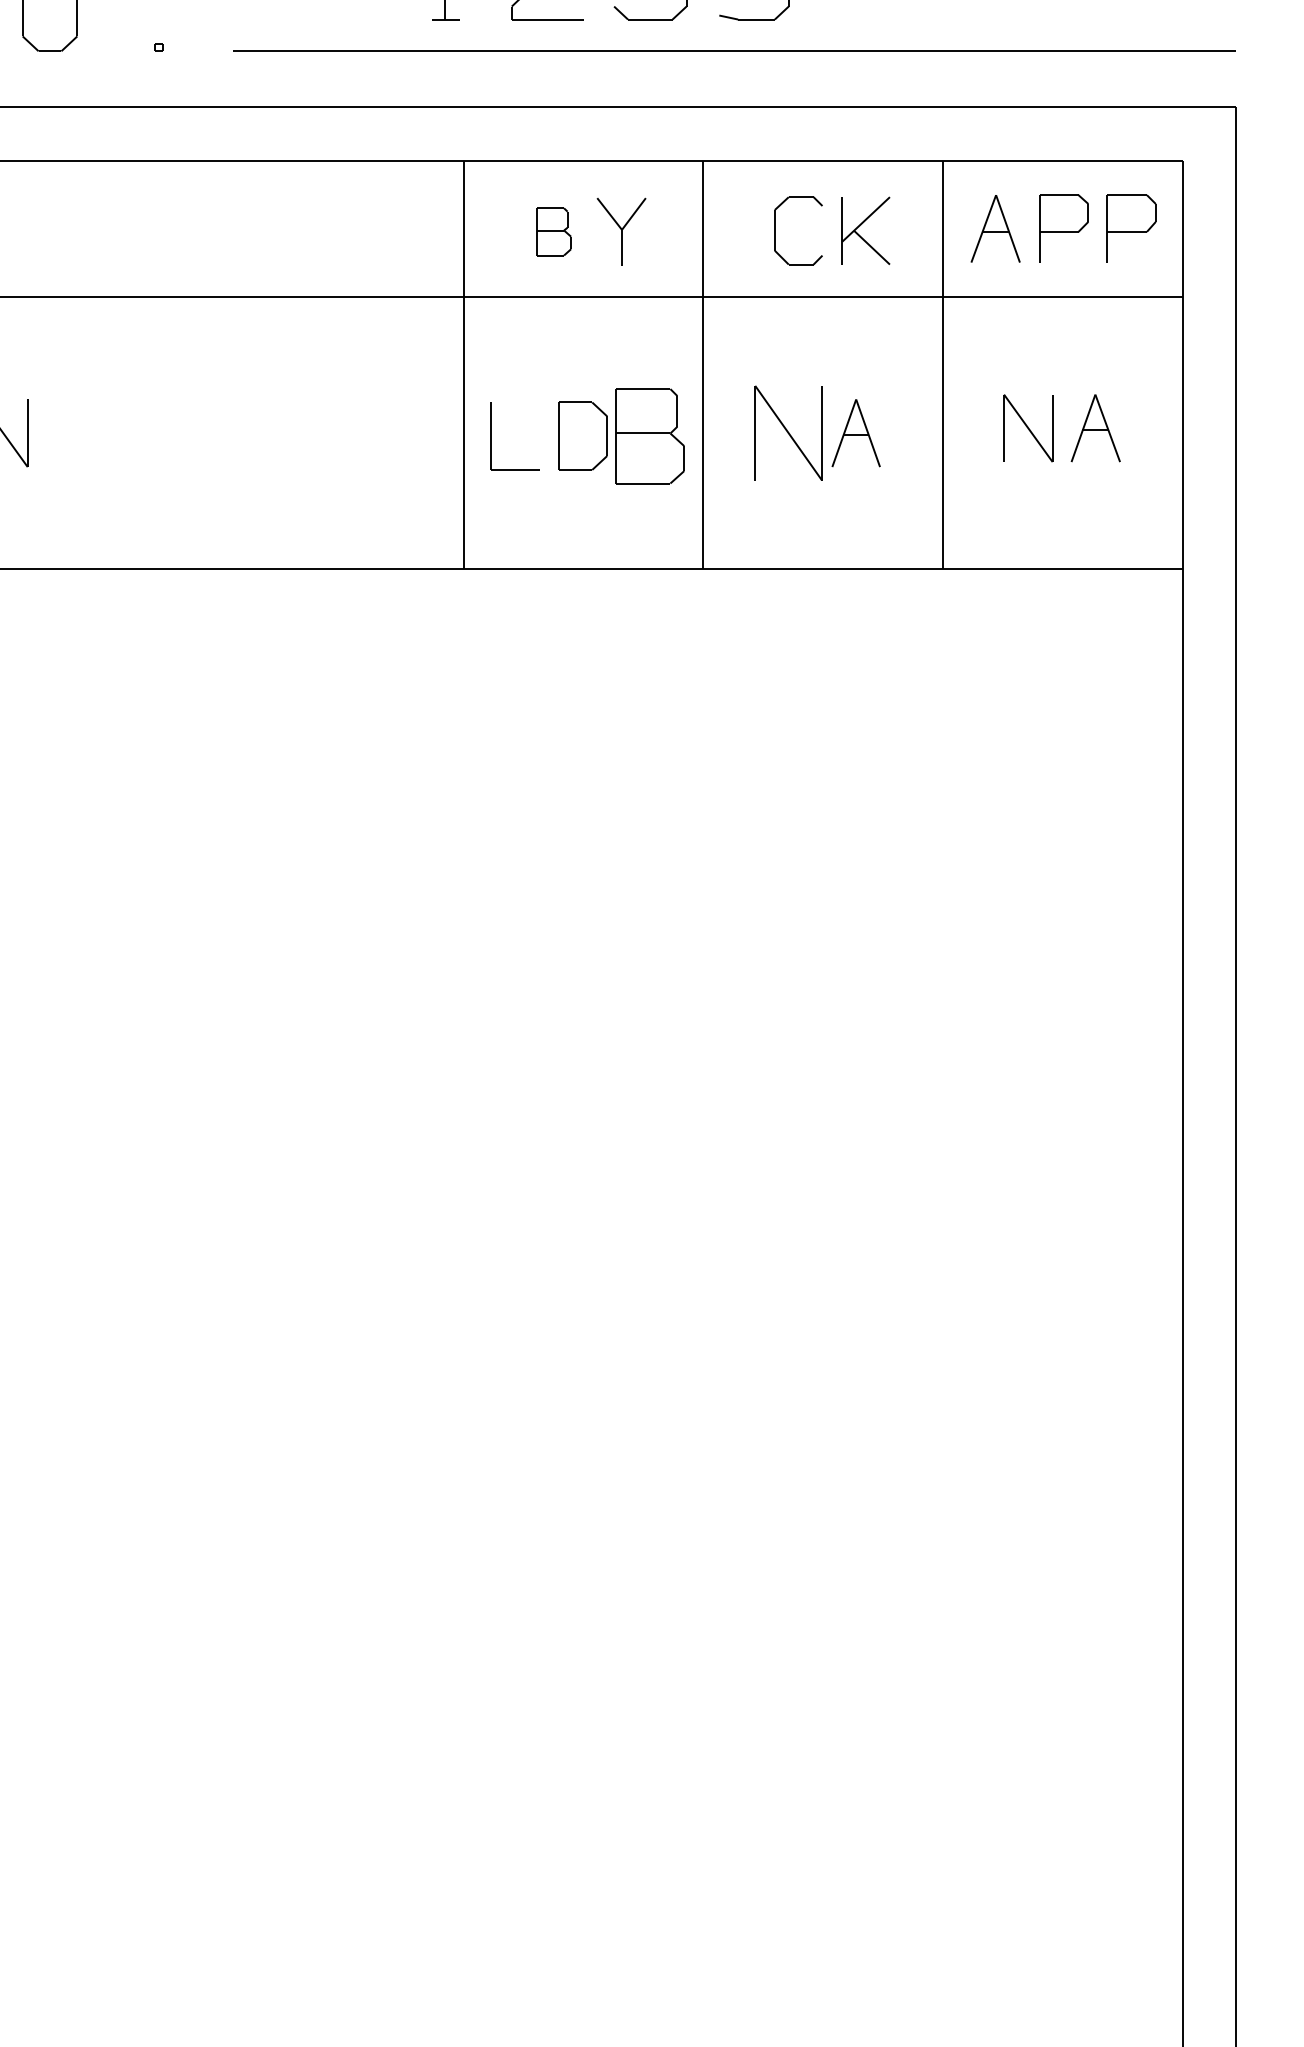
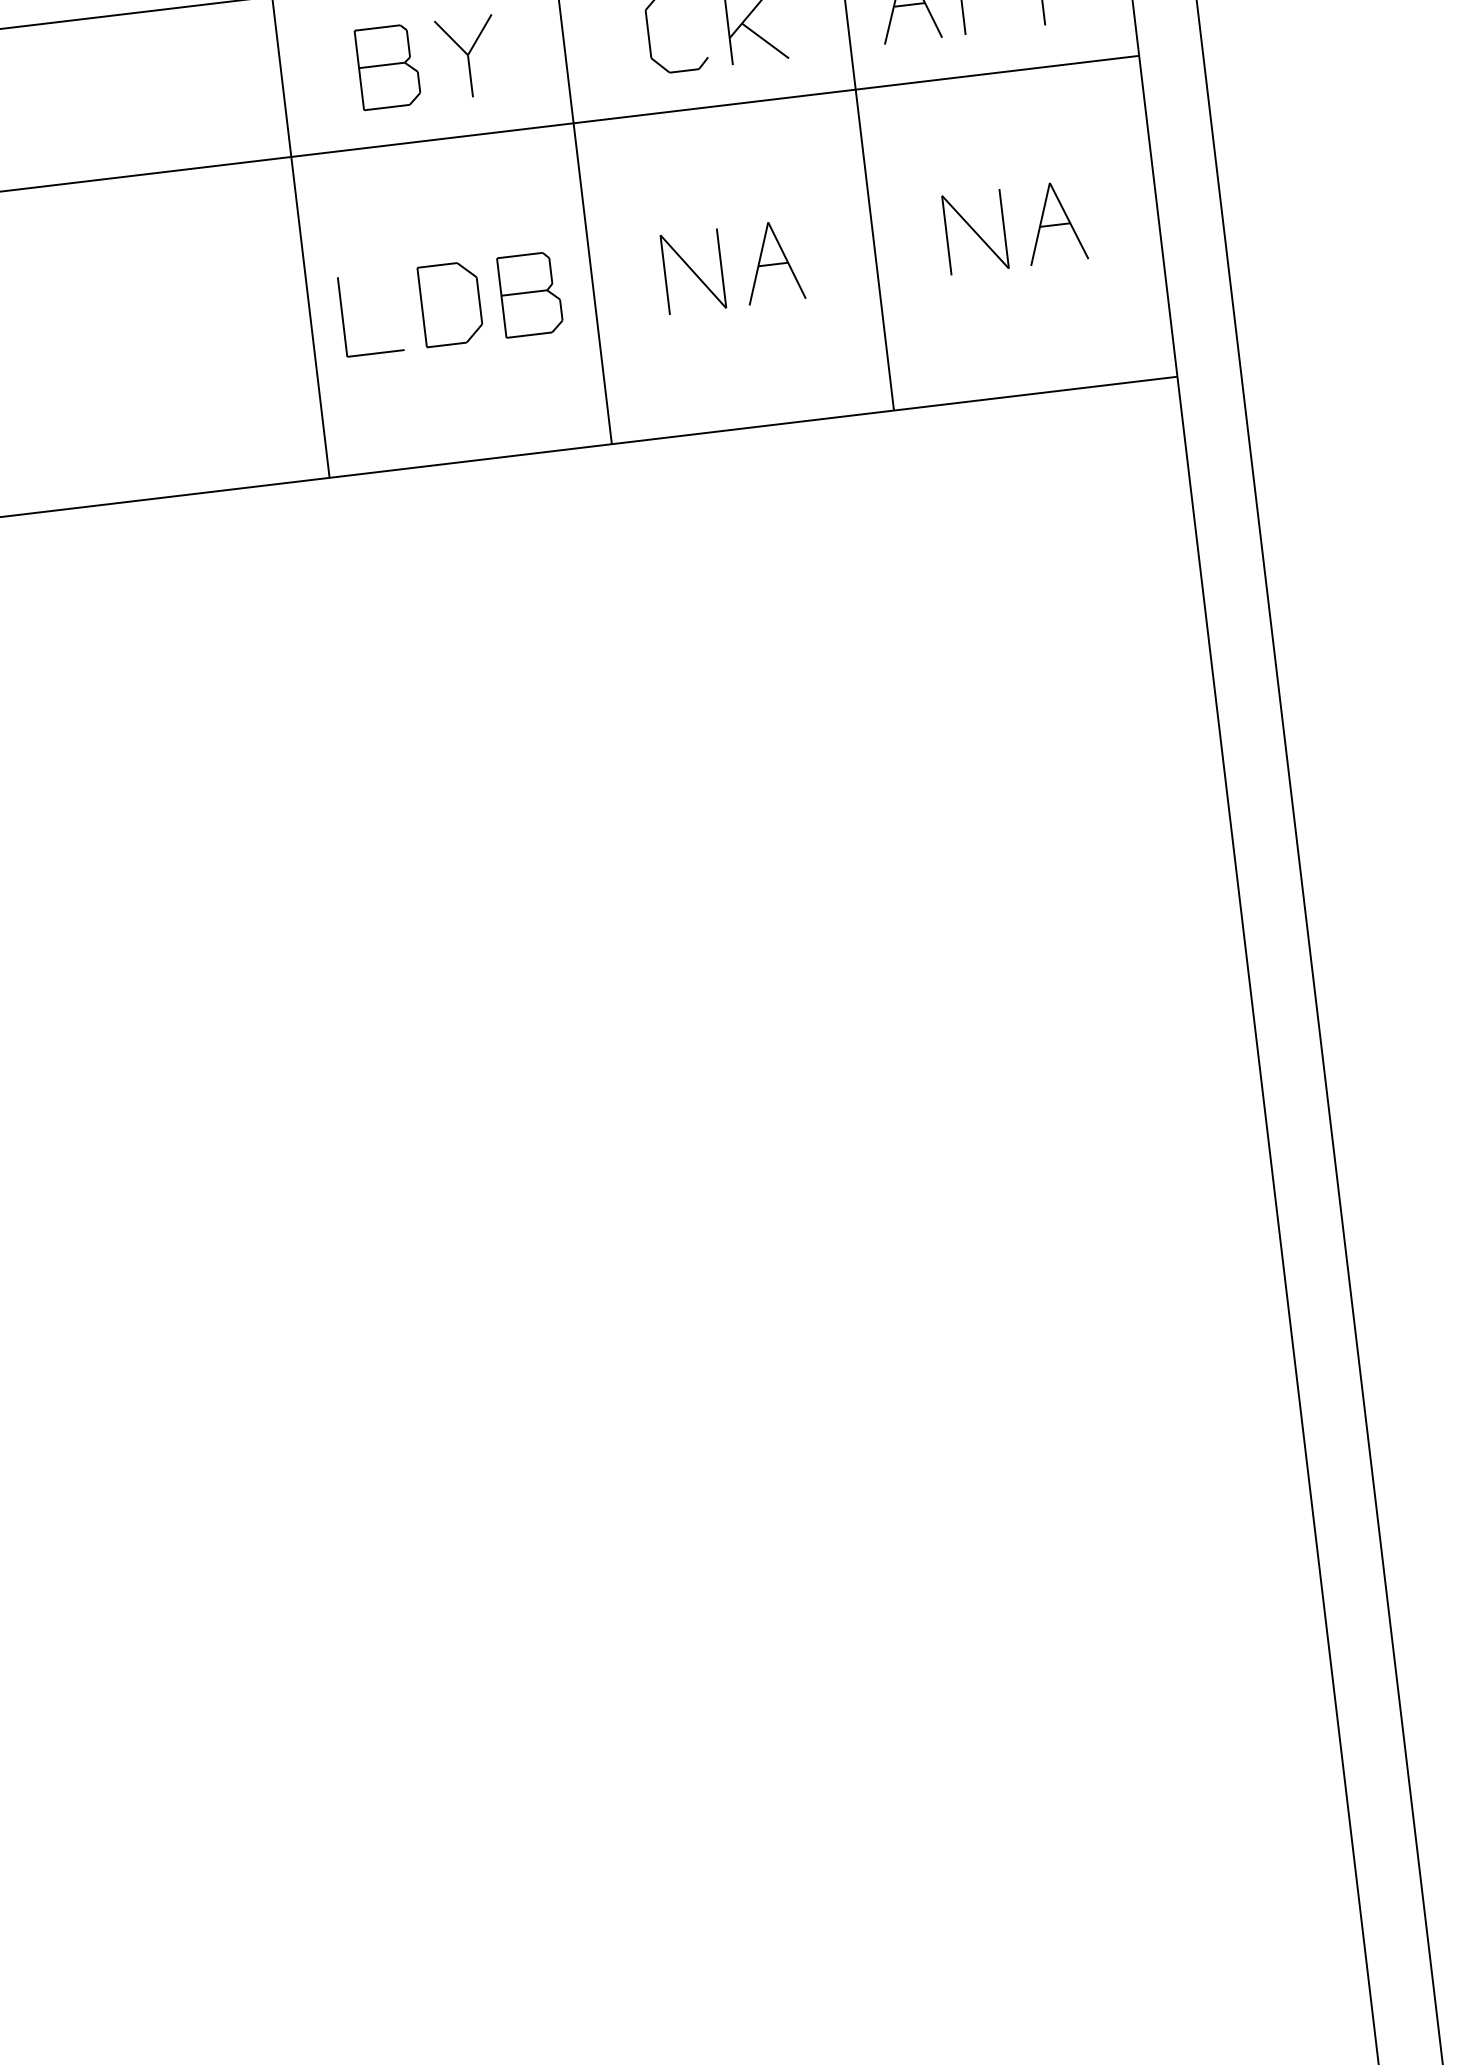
part: (553, 231) -> (387, 66), size x1.43
part: (788, 433) -> (693, 272), size x0.71
part: (650, 435) -> (530, 293), size x0.71

